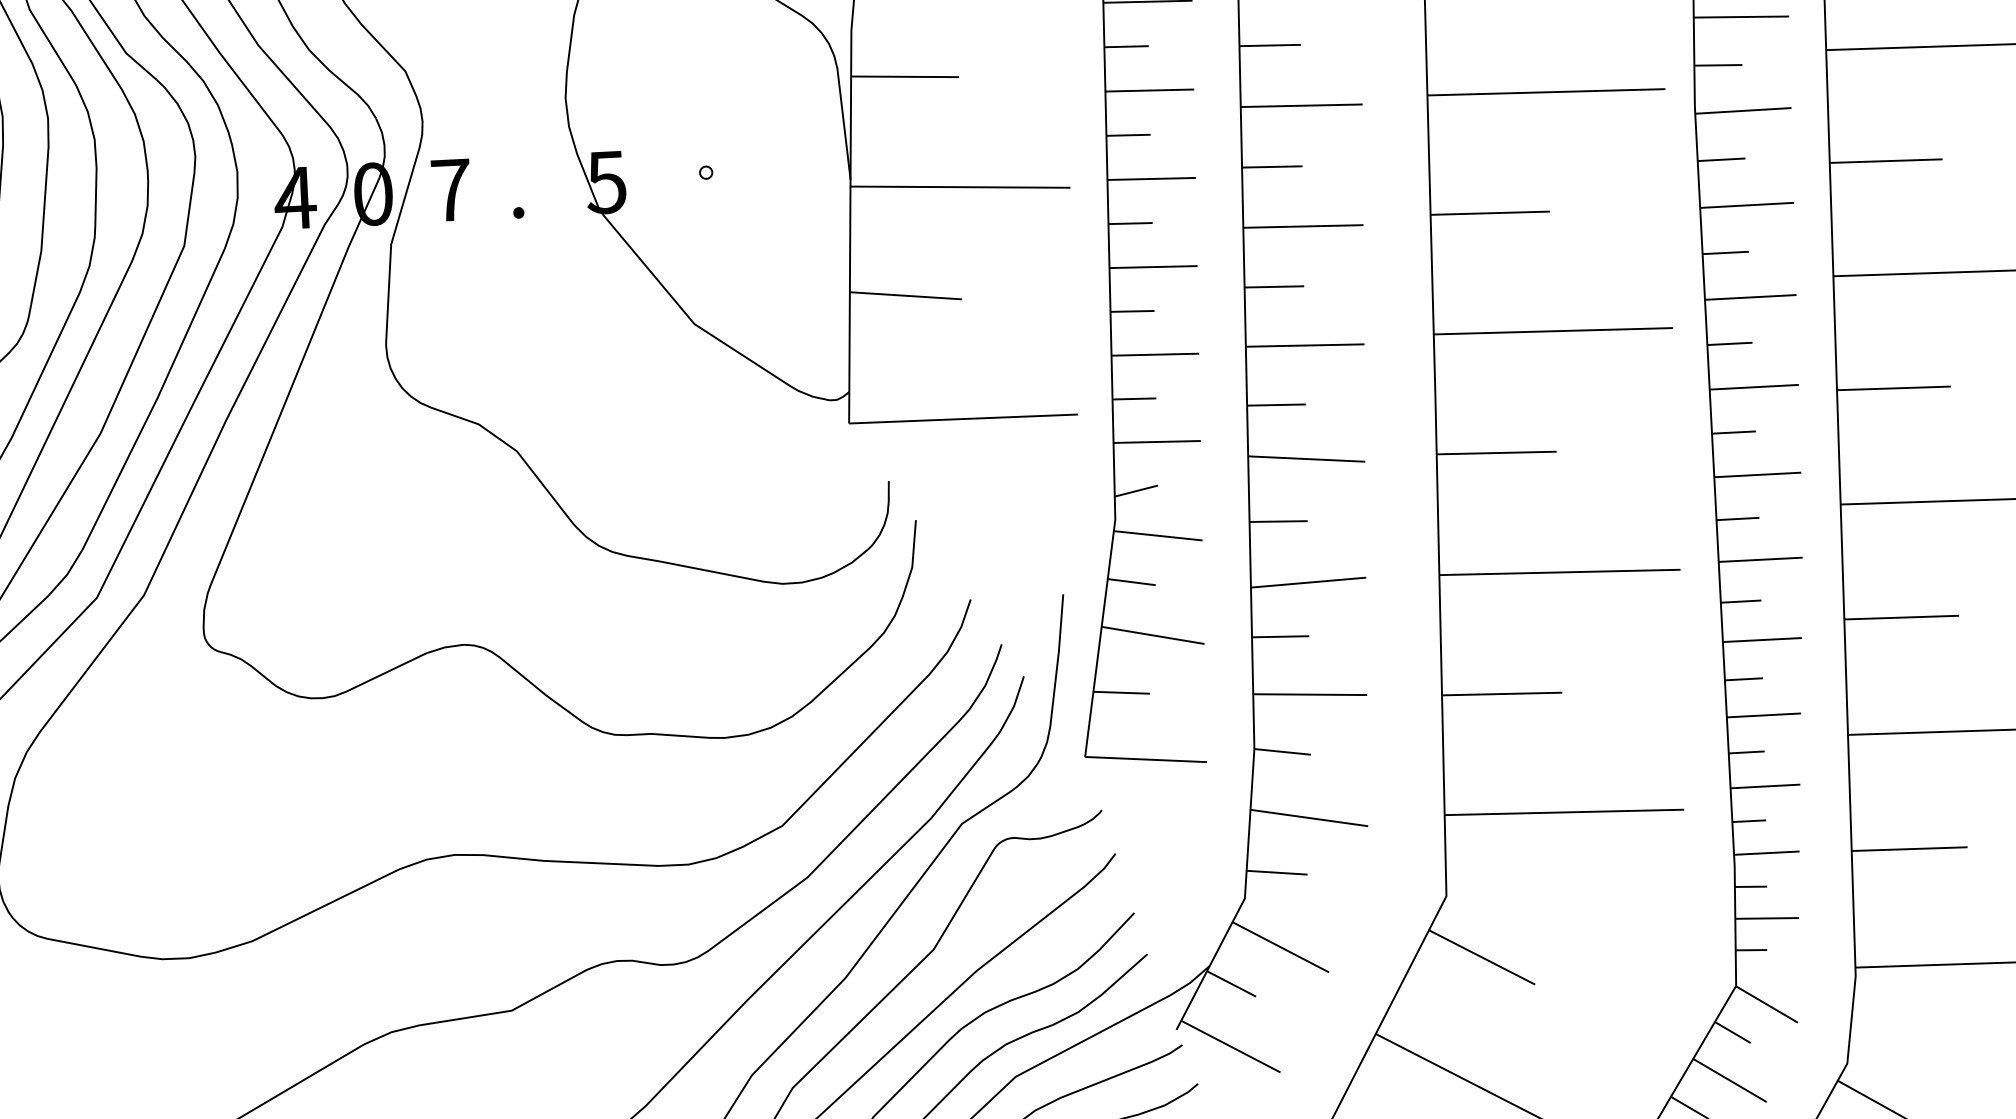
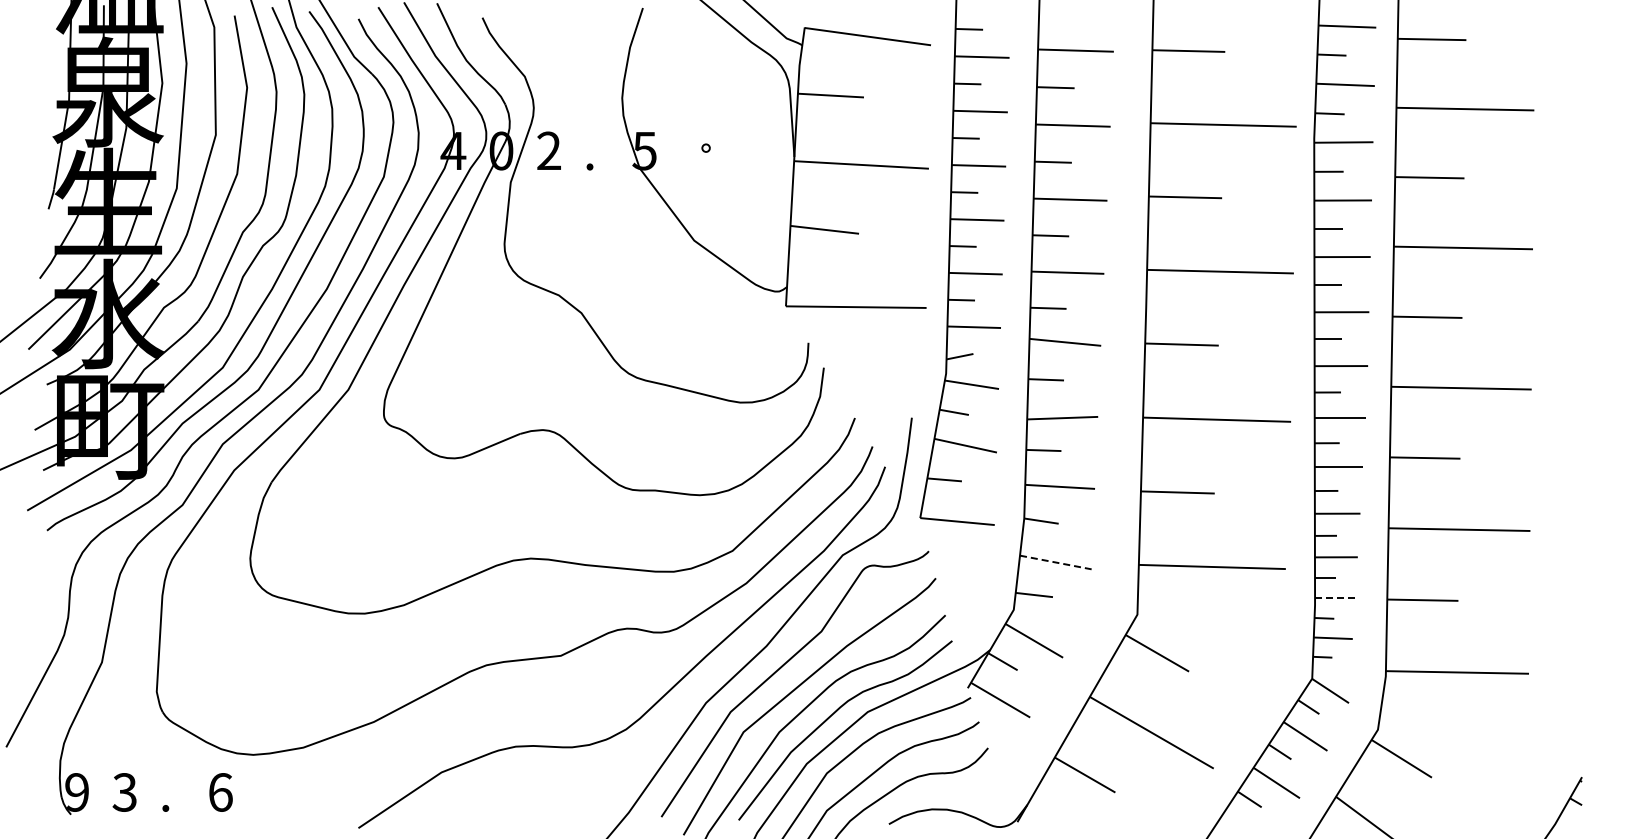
text: (451, 189) -> (549, 150), 7 -> 2
line: (1310, 817) -> (1056, 562), solid -> dashed
line: (1767, 853) -> (1335, 598), solid -> dashed

